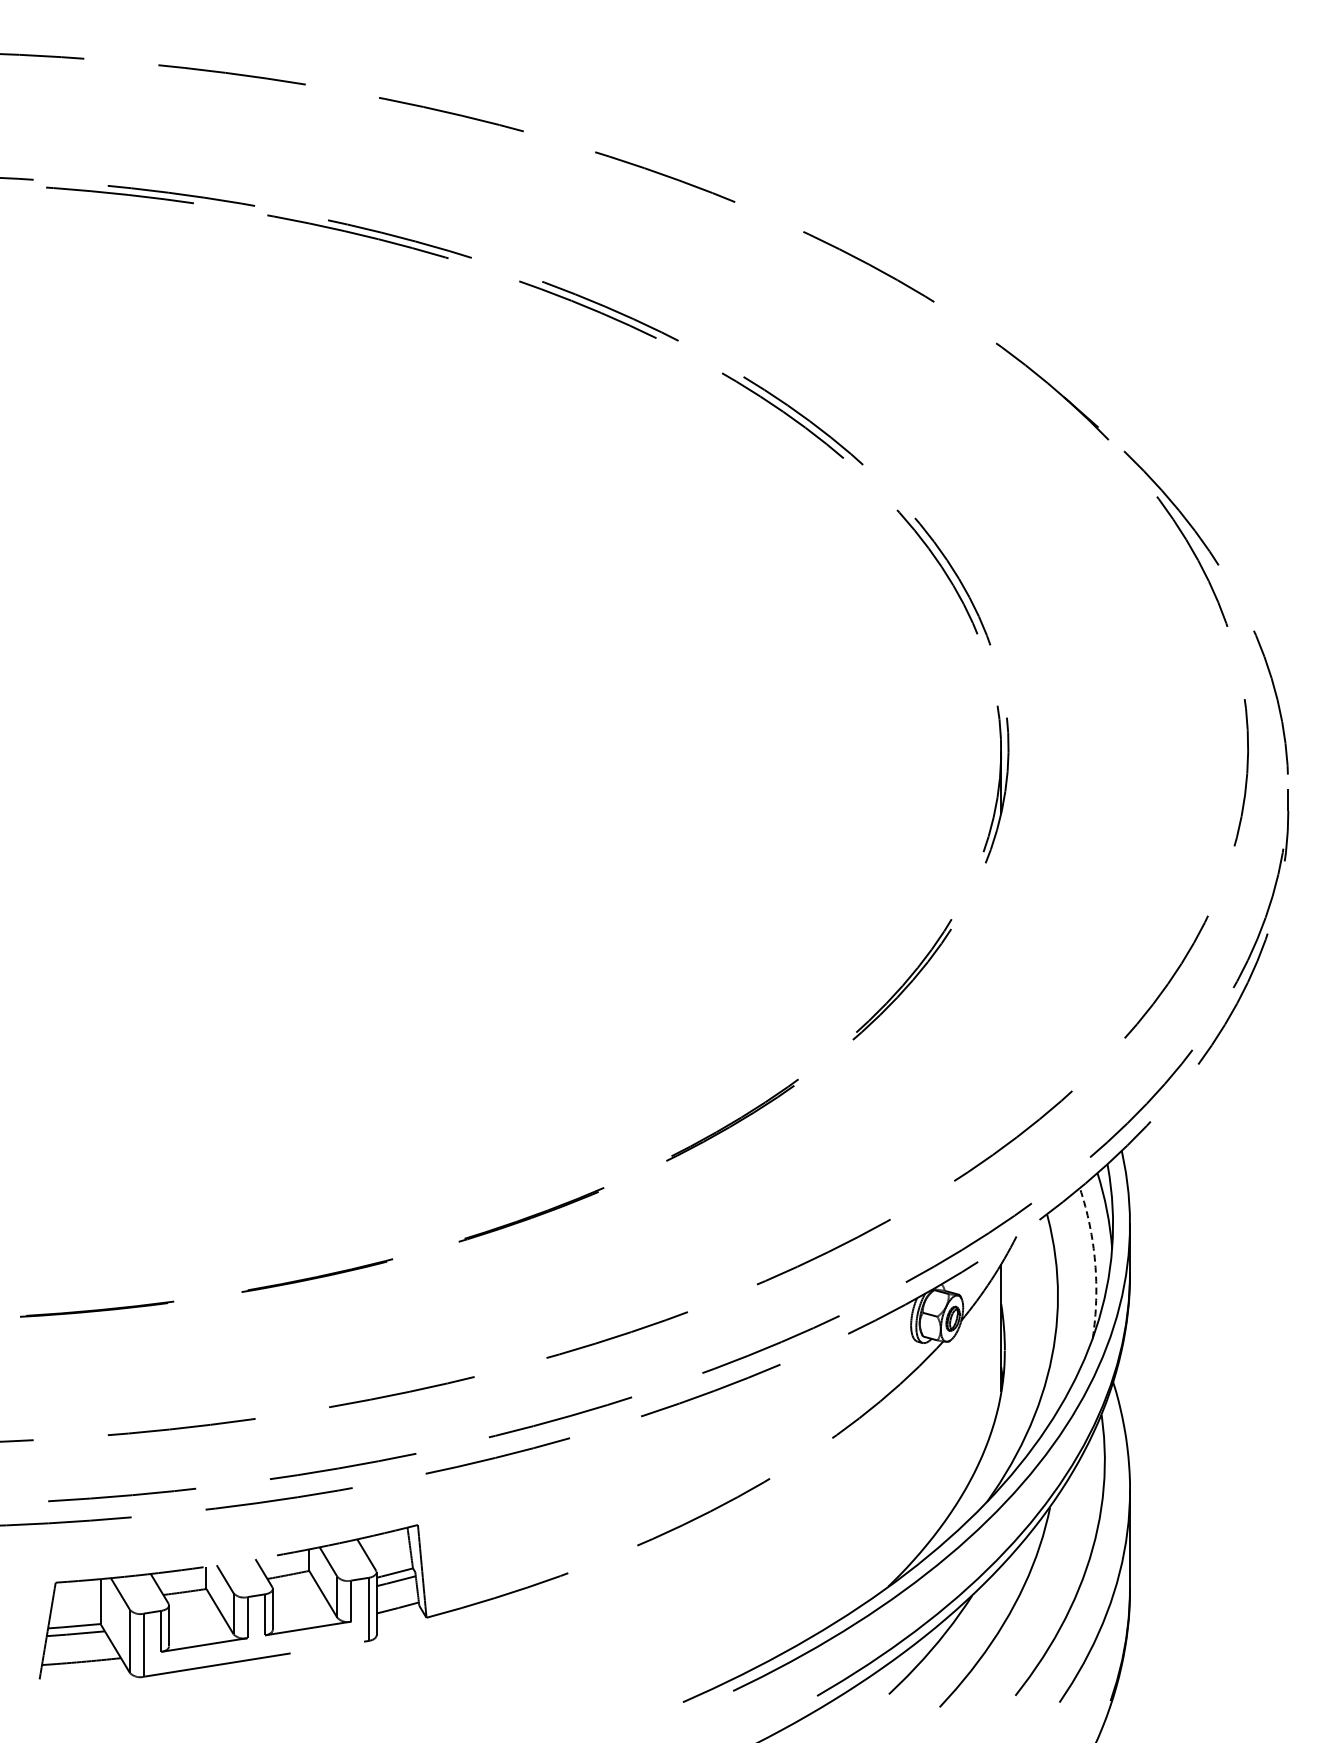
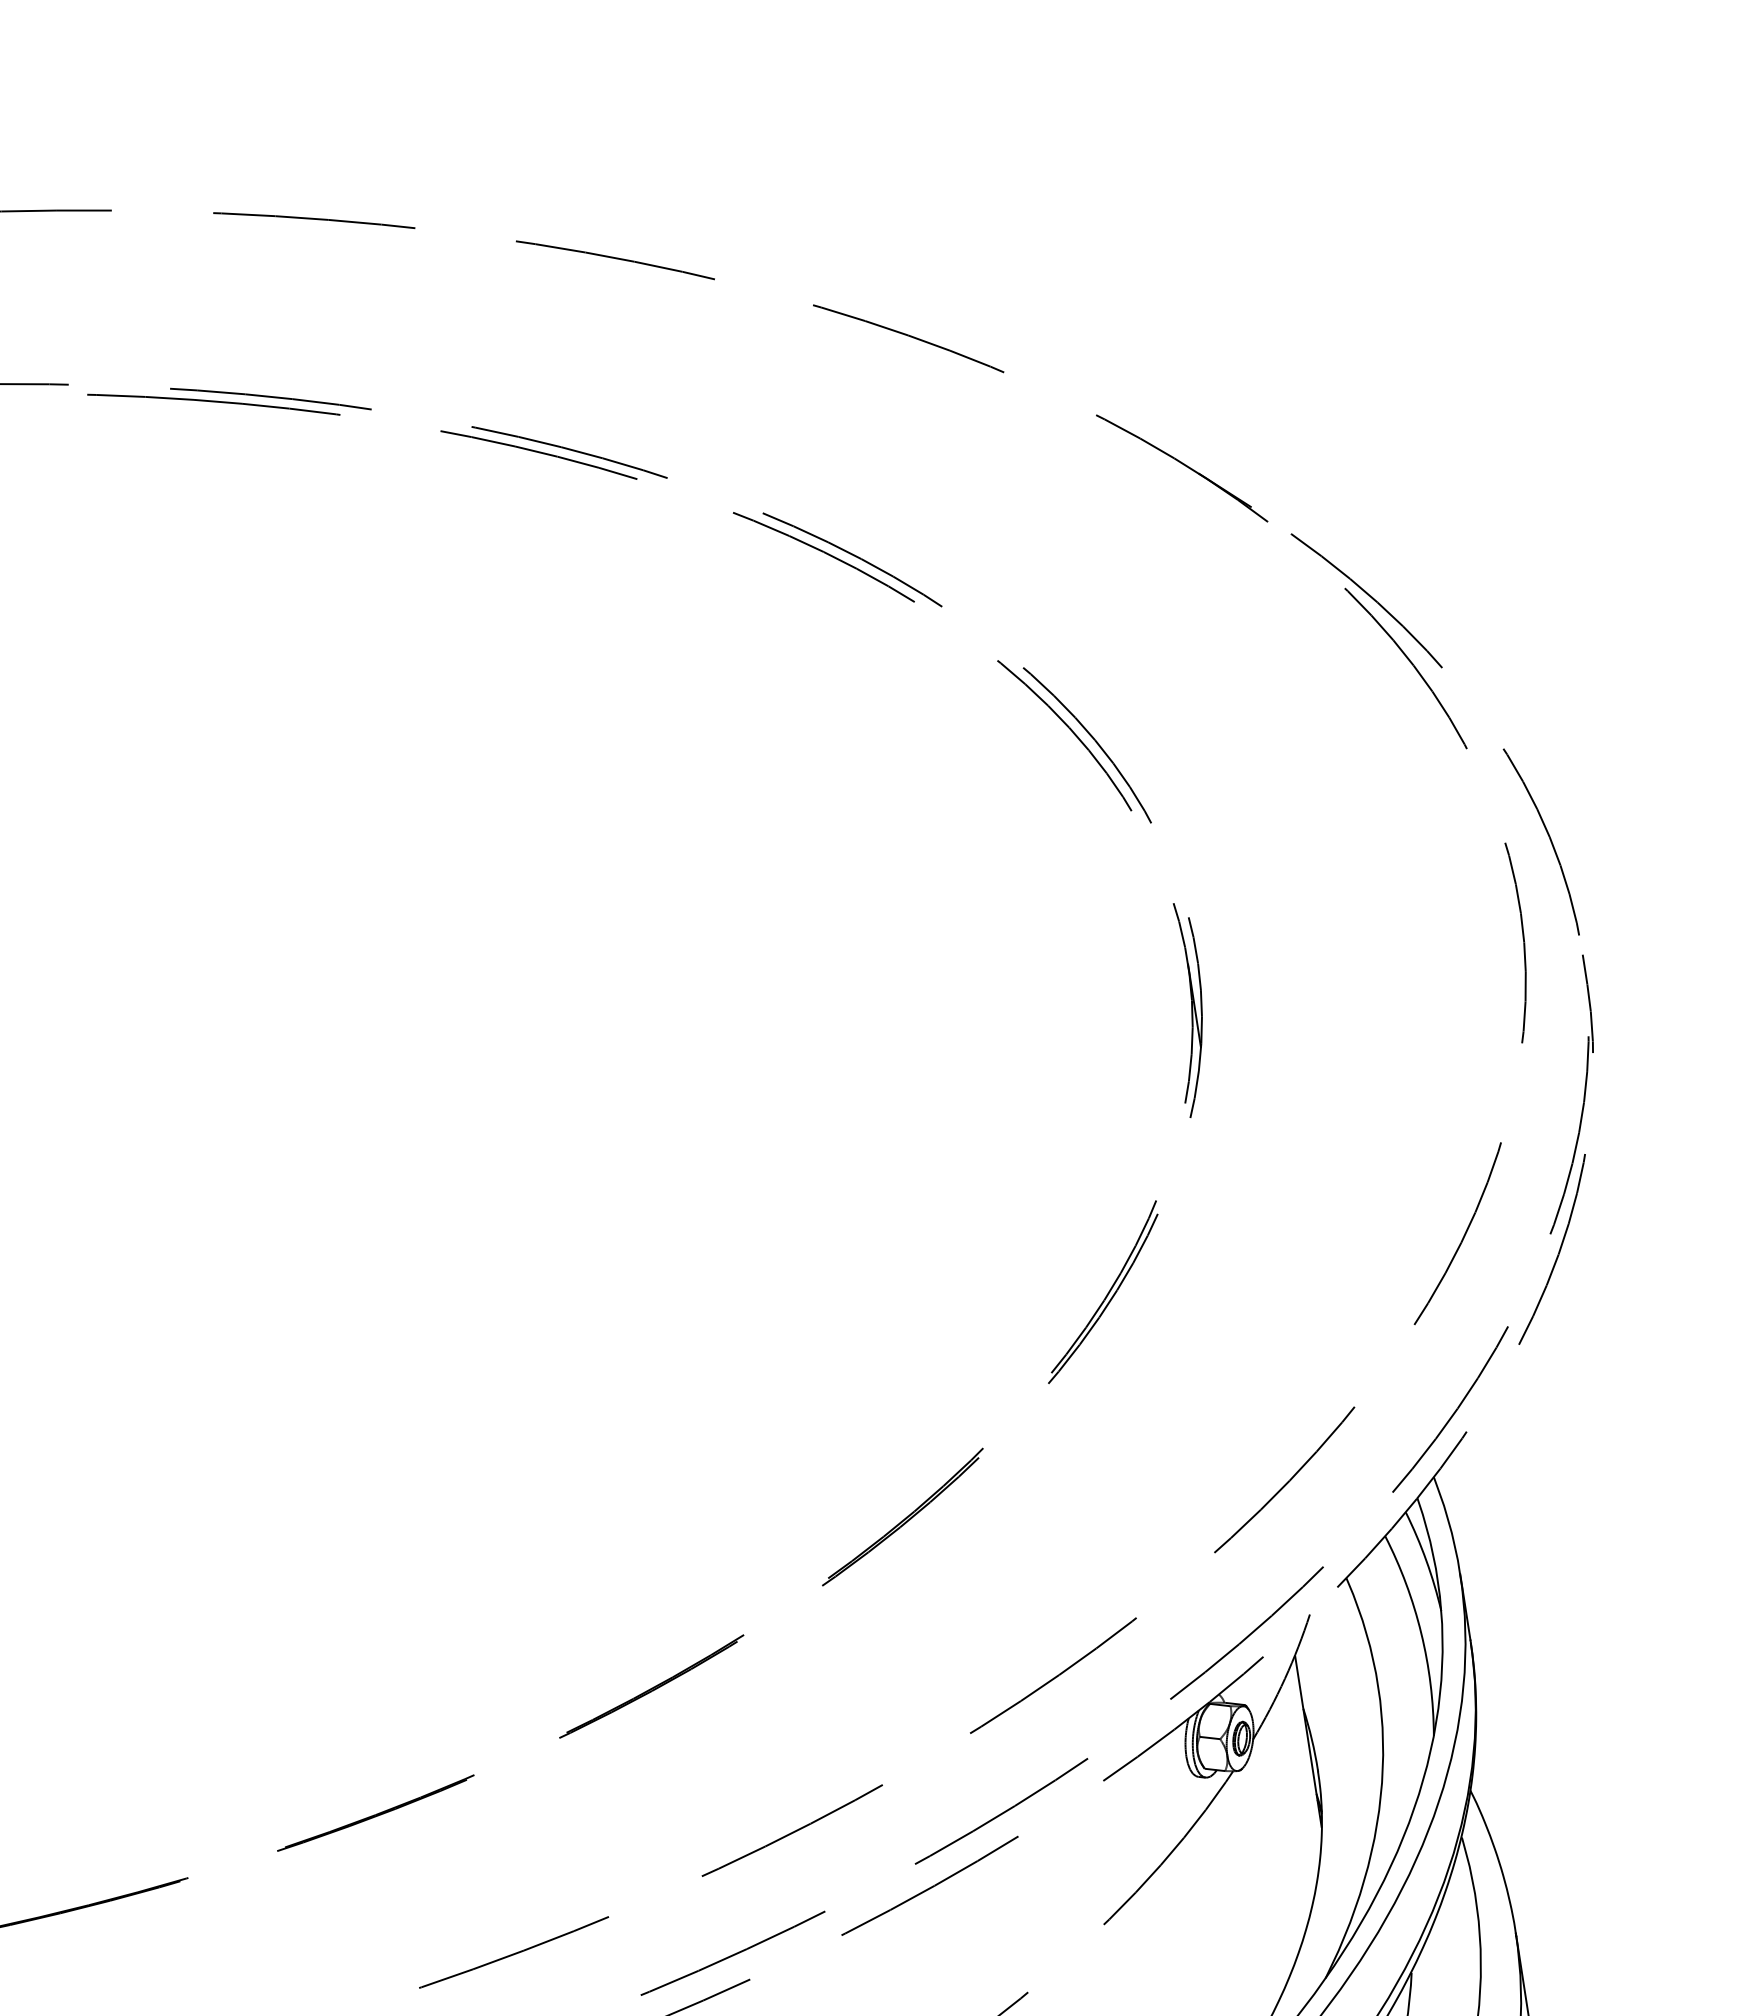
arc: (1095, 1262) -> (1421, 1633), dashed -> solid

